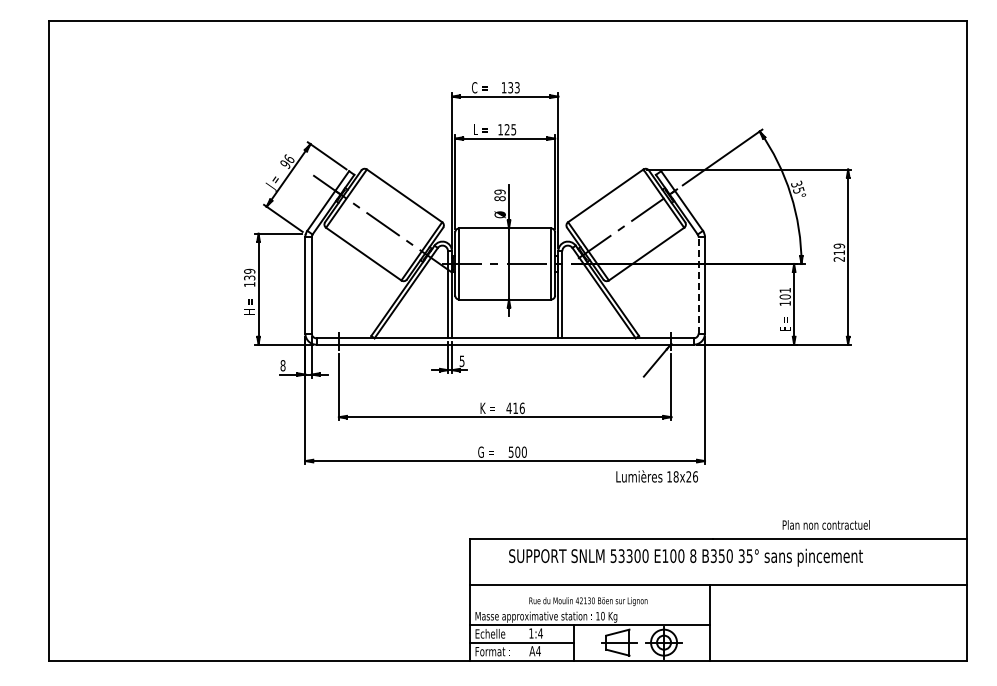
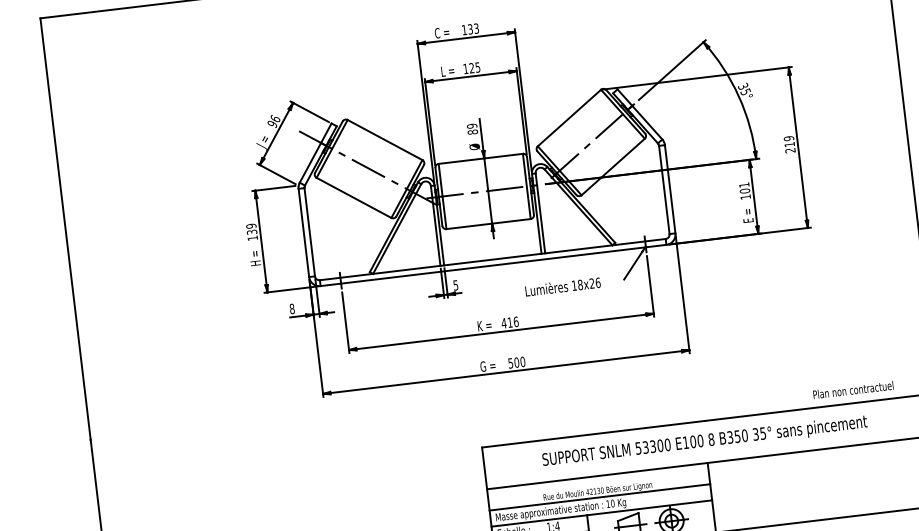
line: (698, 284) -> (664, 189), dashed -> solid
text: (656, 476) -> (562, 286), moved
text: (825, 524) -> (852, 389), moved
text: (685, 557) -> (704, 441), moved
line: (589, 607) -> (599, 497), added

